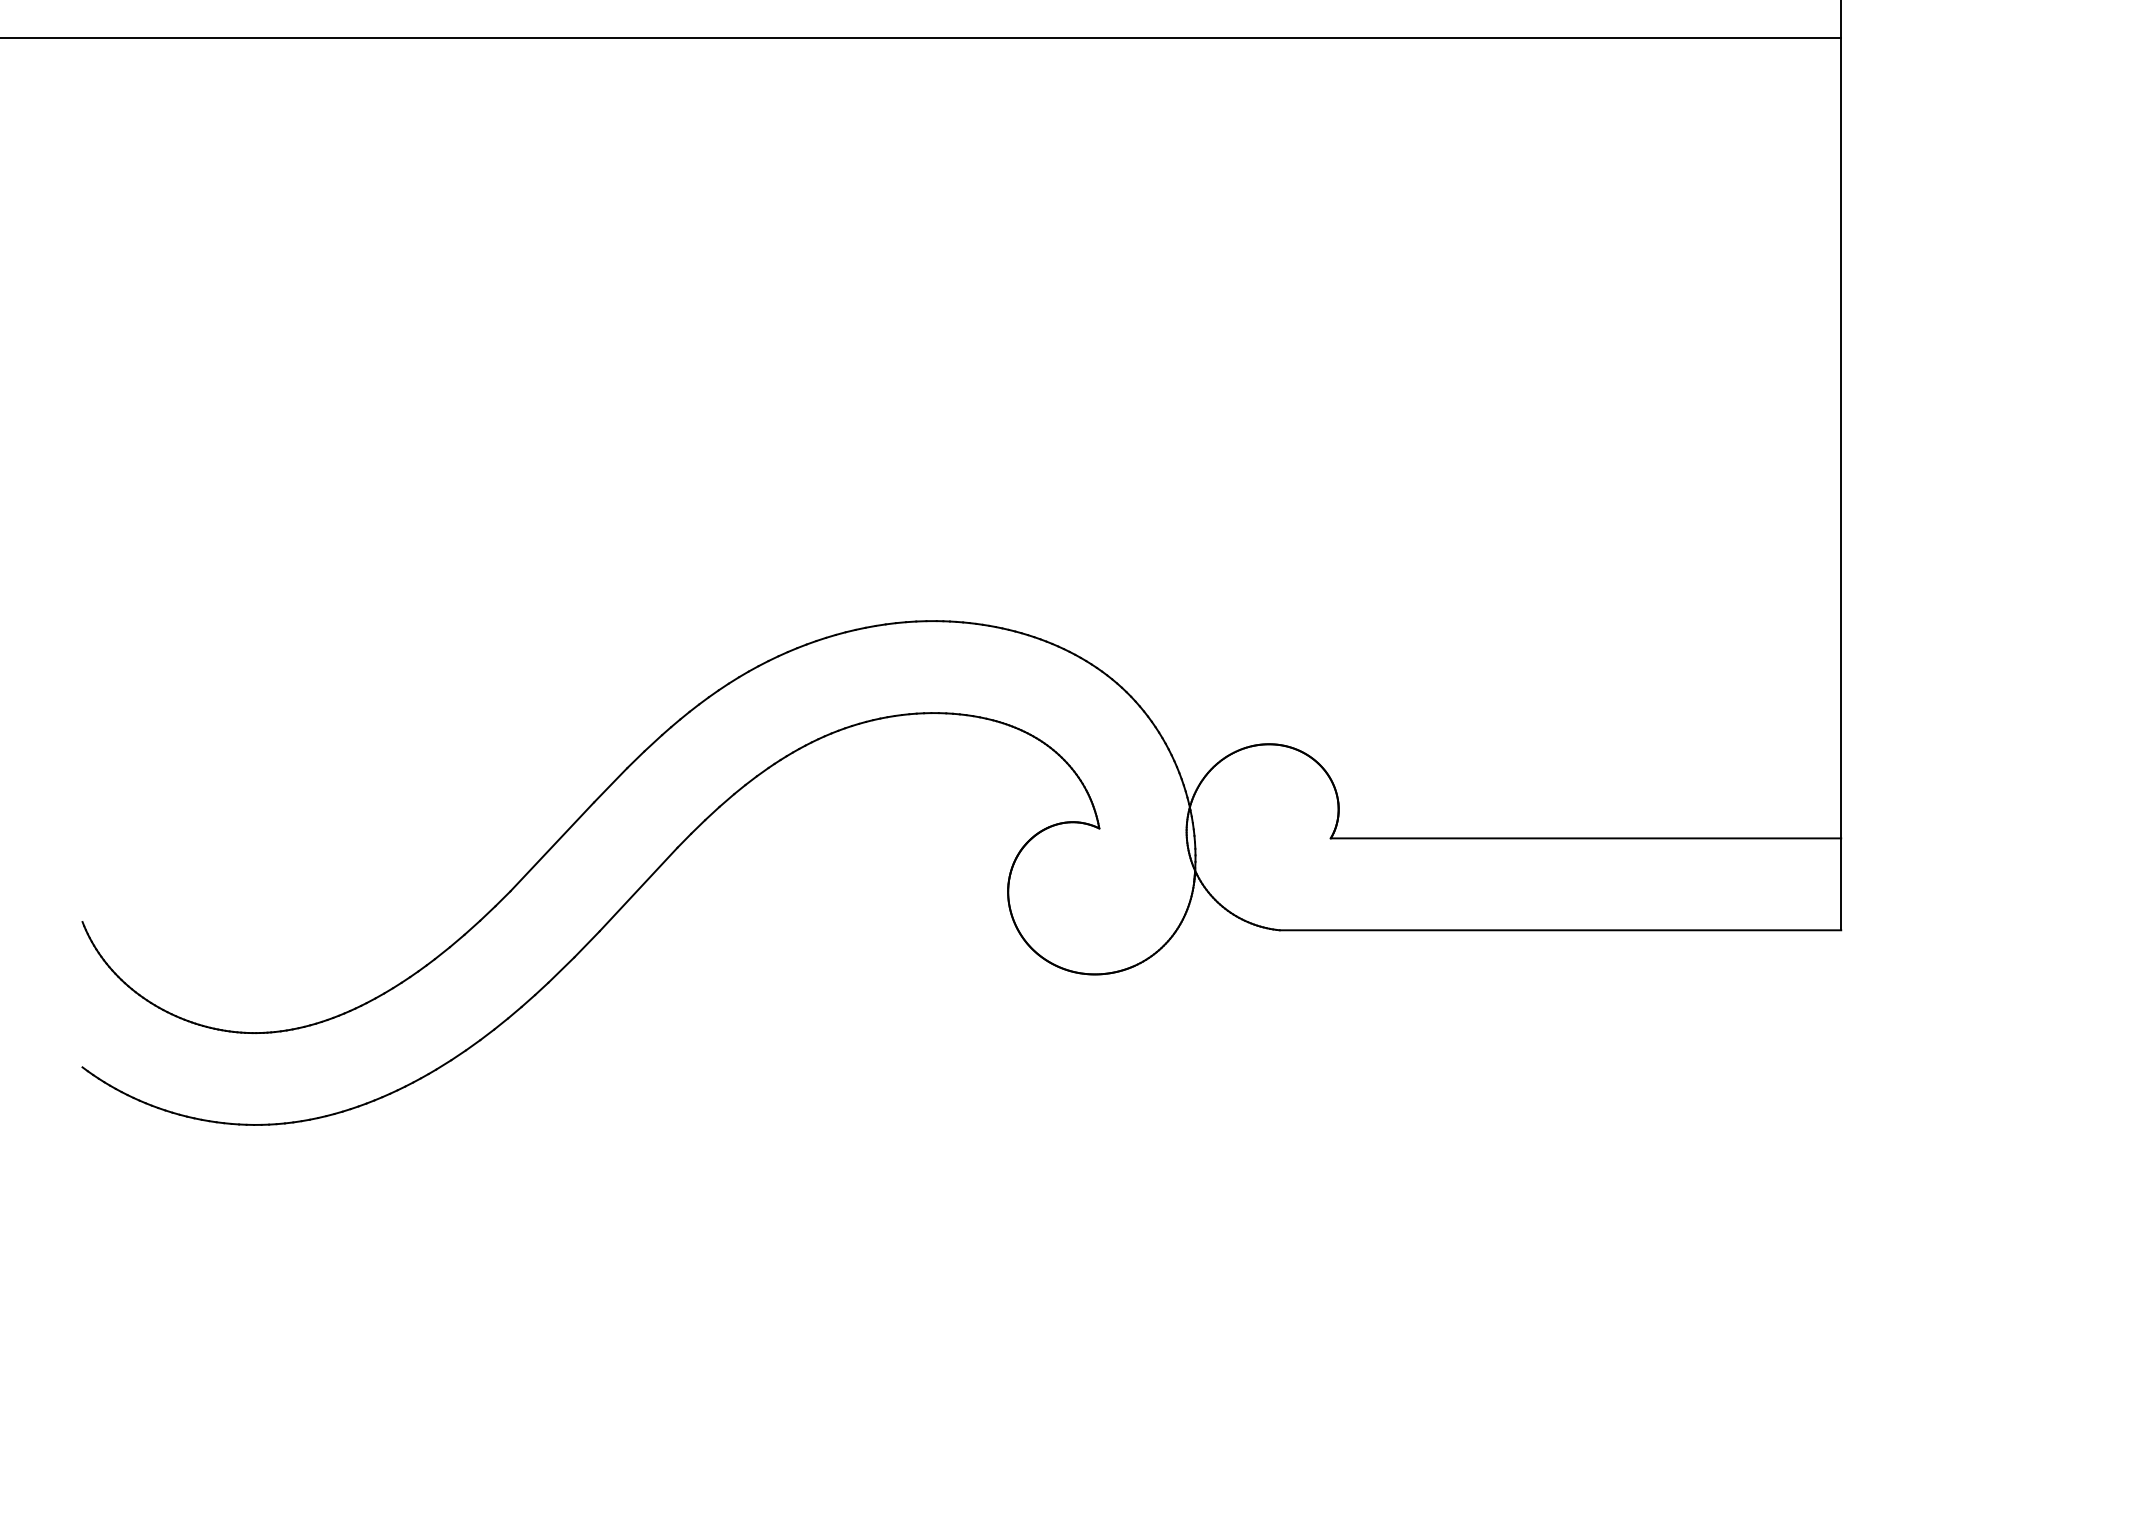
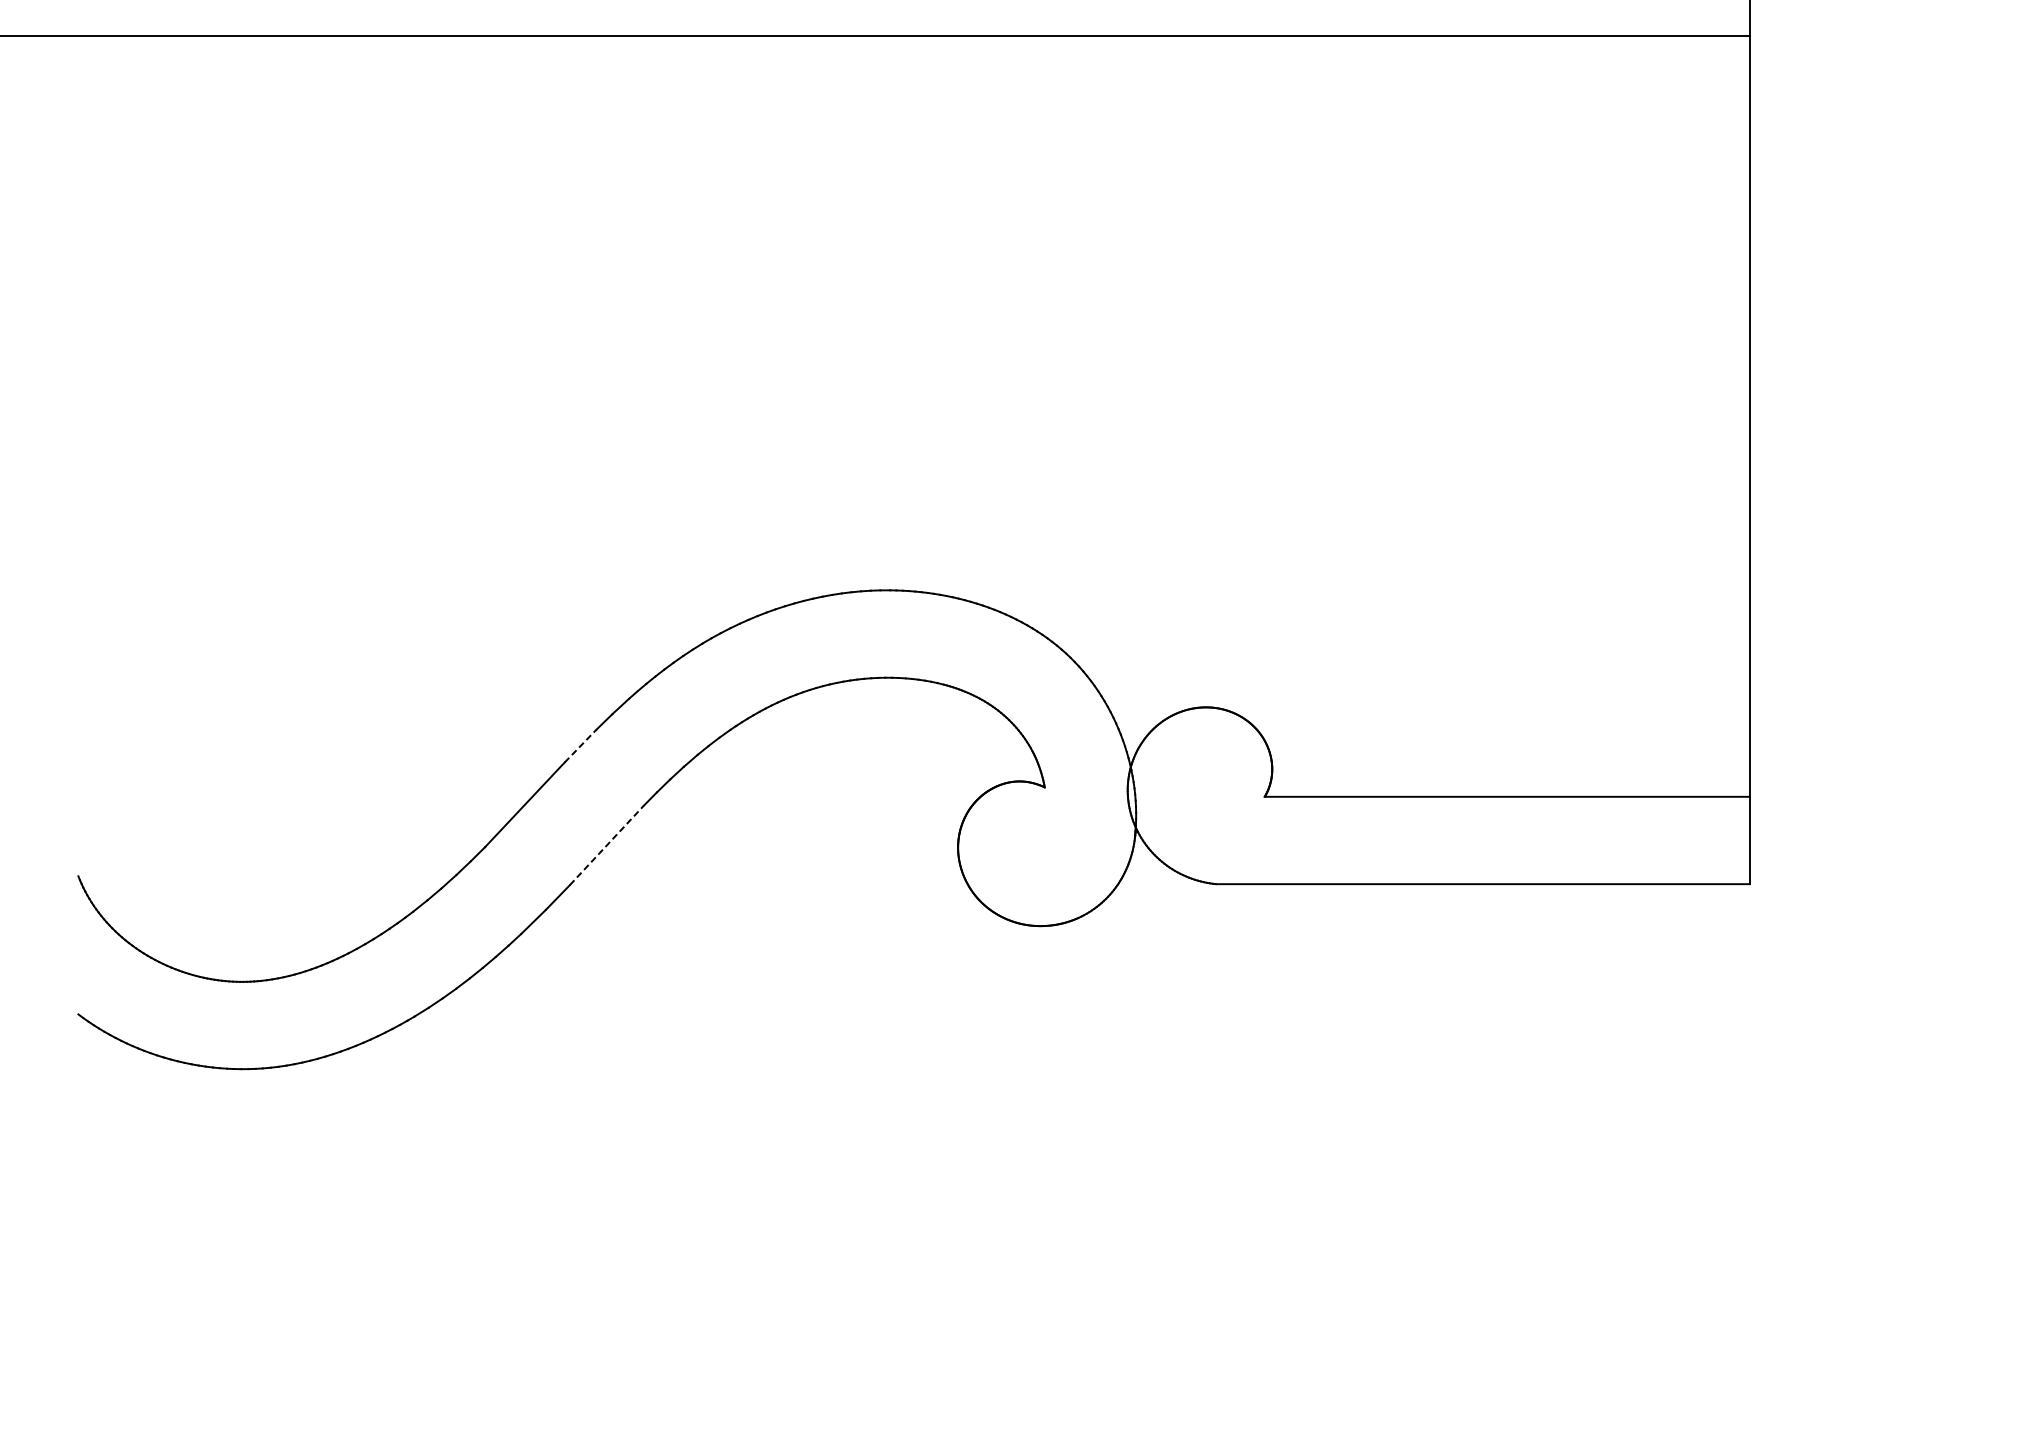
line: (610, 785) -> (580, 746), solid -> dashed
line: (638, 889) -> (606, 845), solid -> dashed

